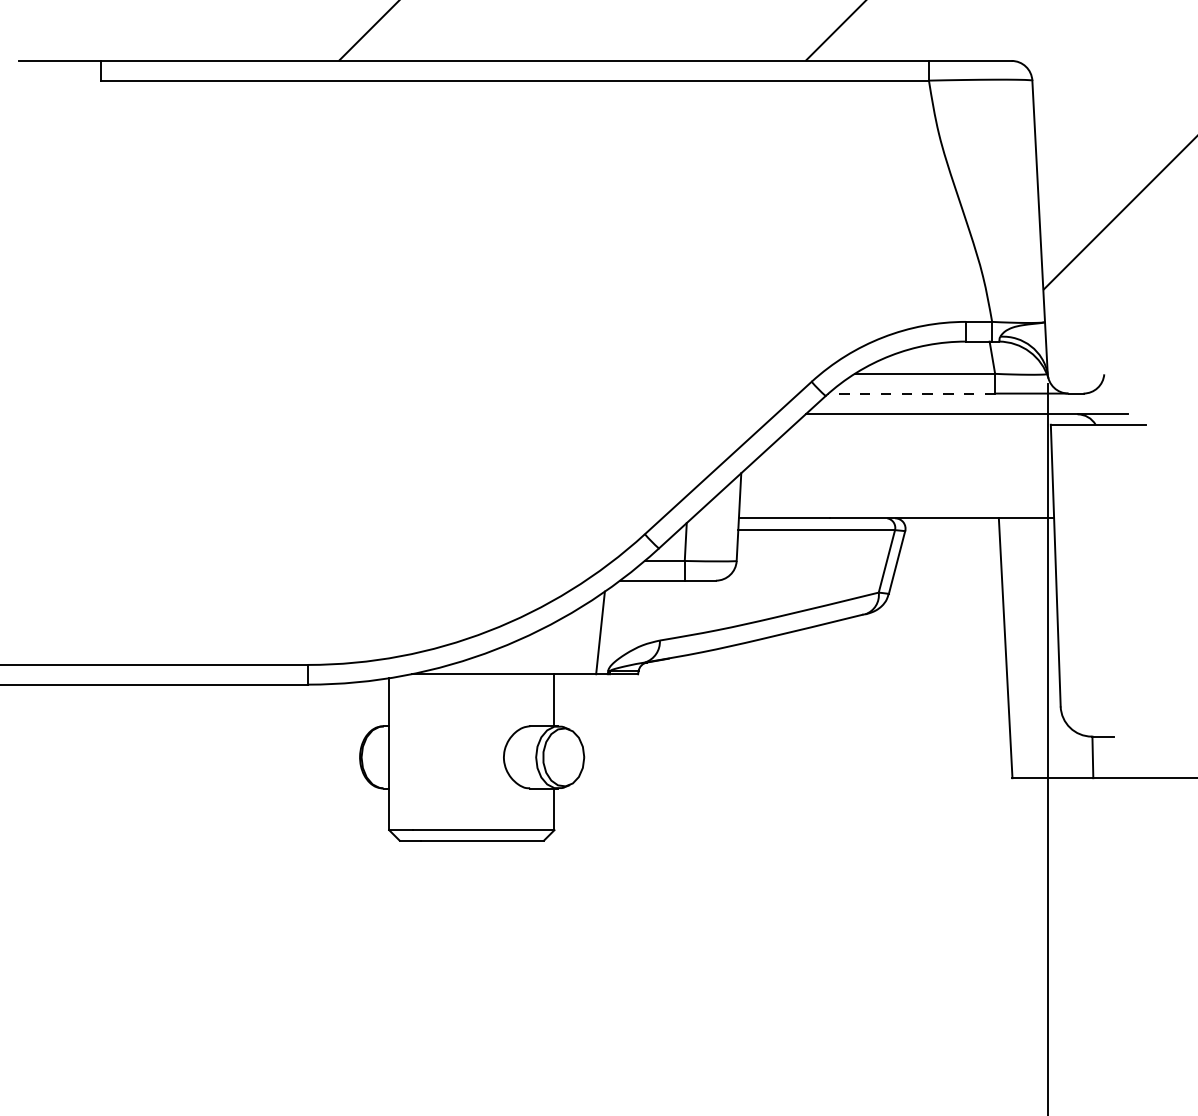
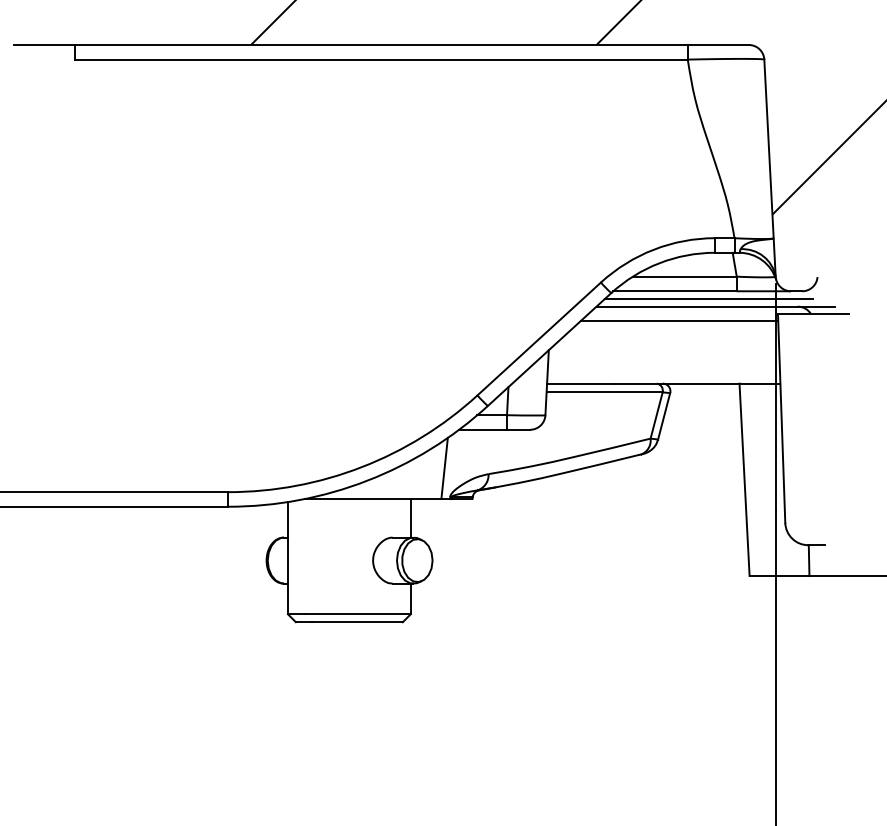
line: (911, 393) -> (674, 291), dashed -> solid
line: (957, 403) -> (708, 298), added
line: (917, 434) -> (679, 321), added

